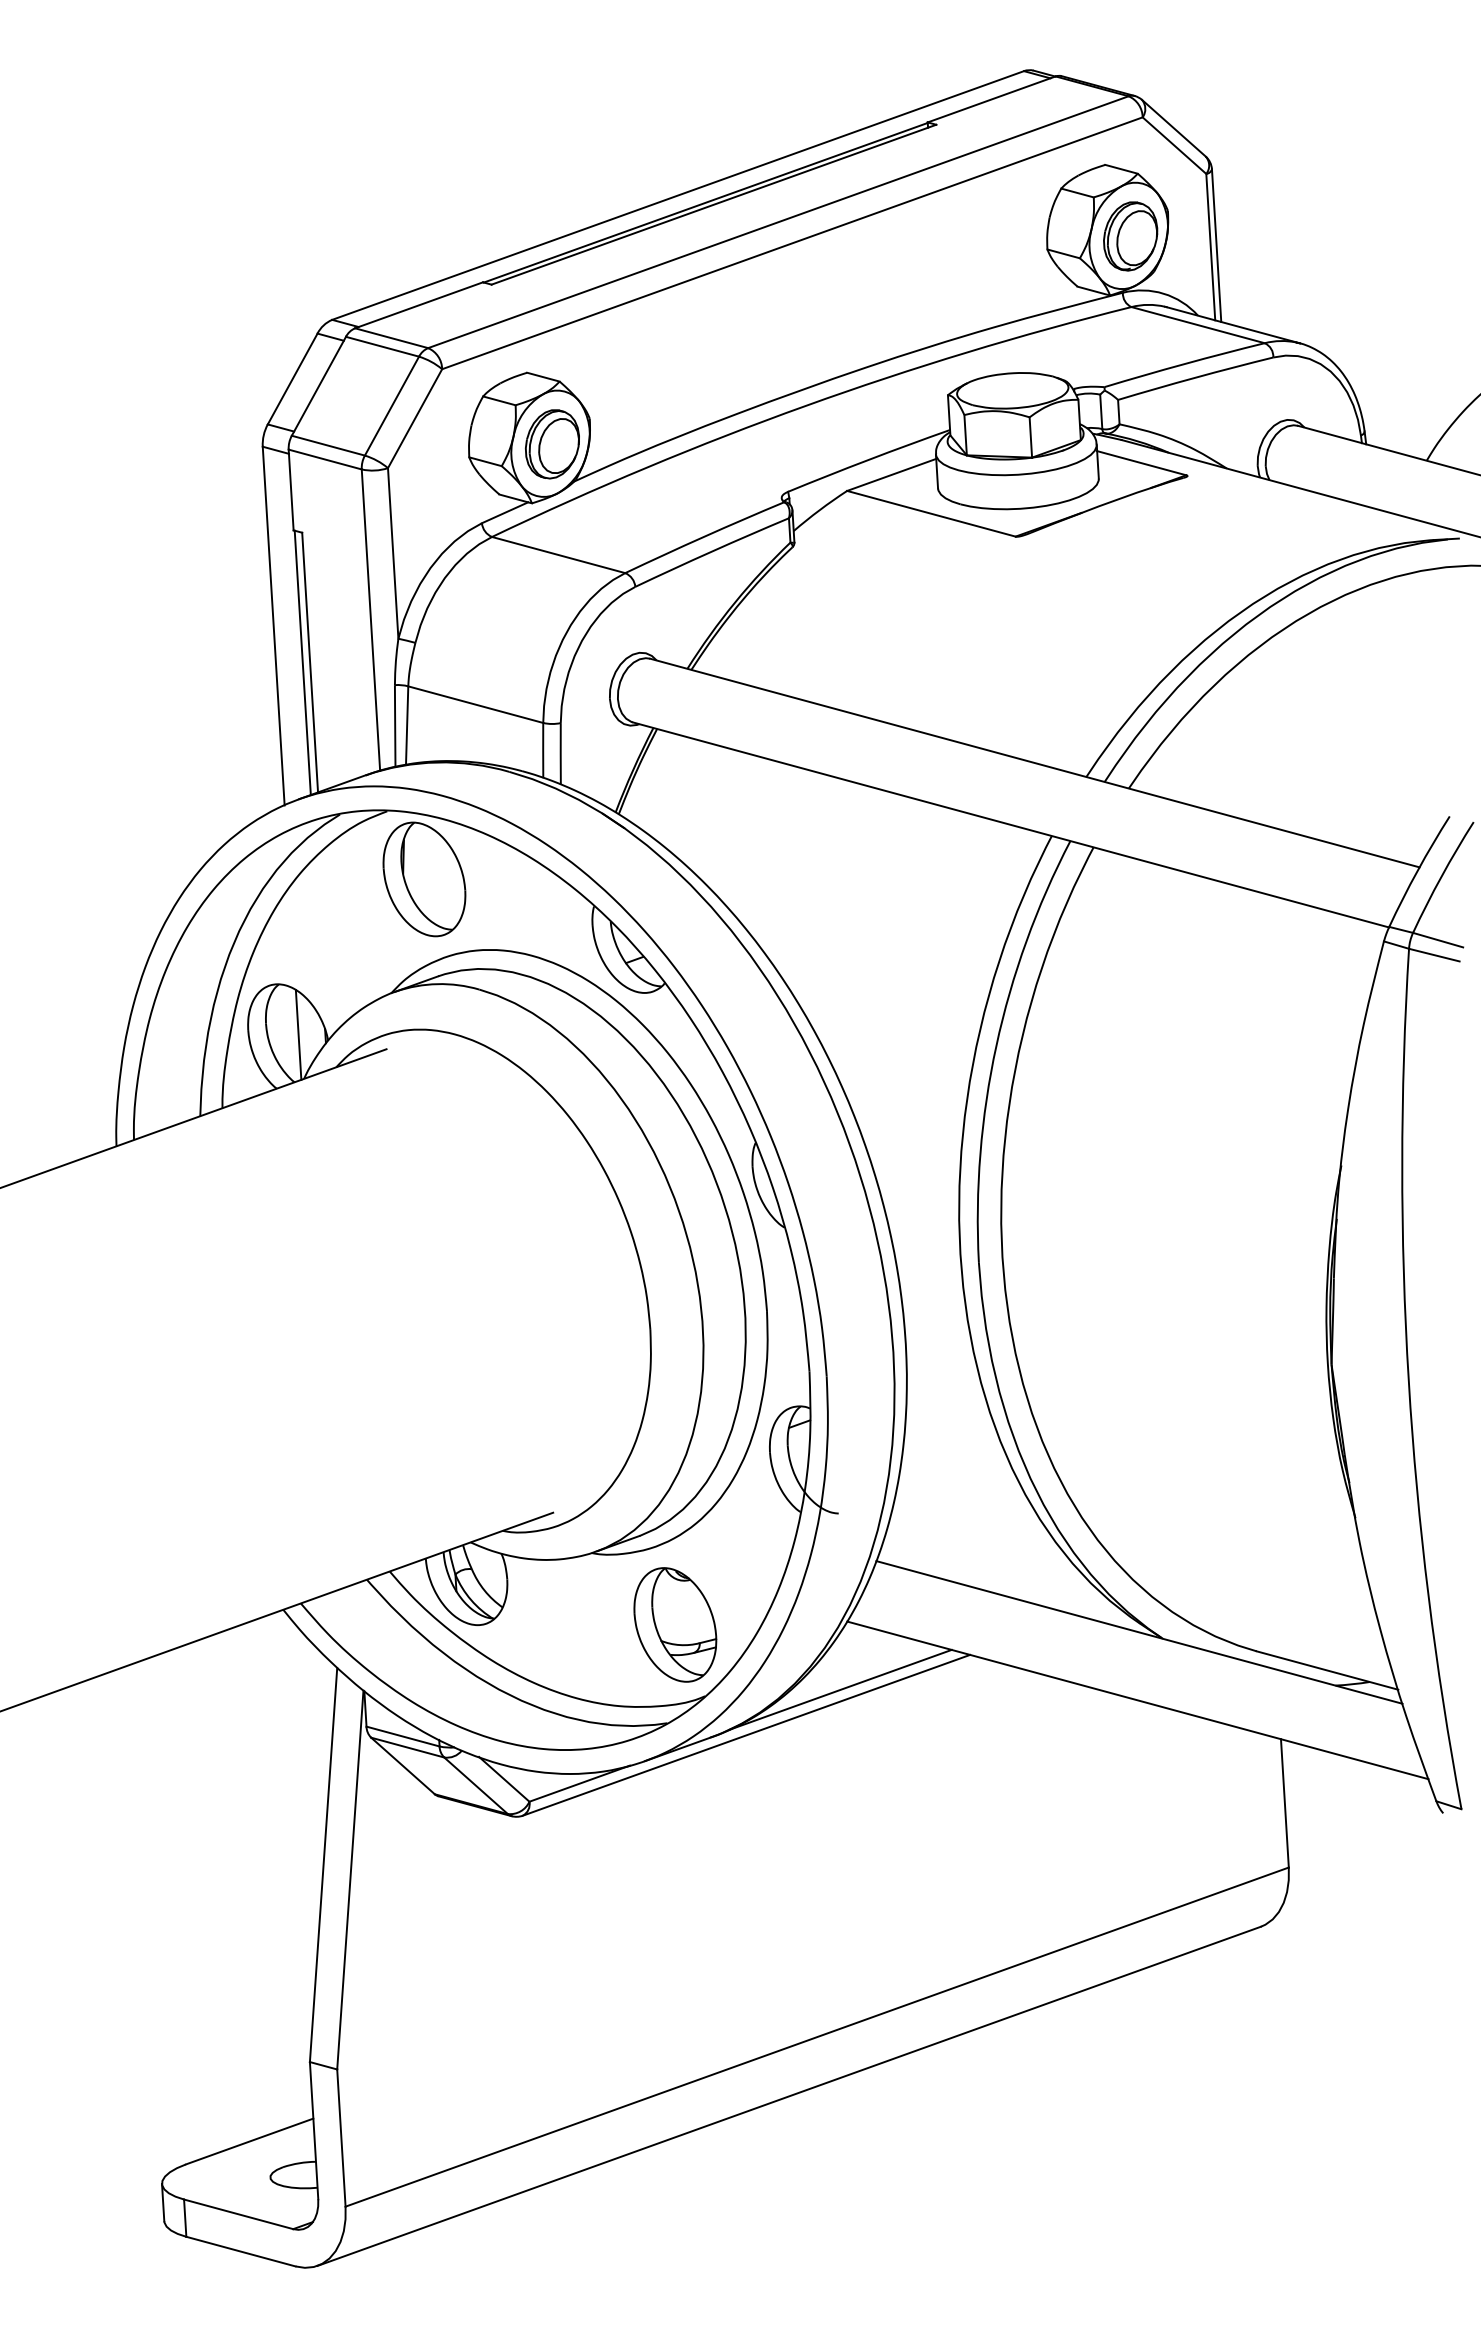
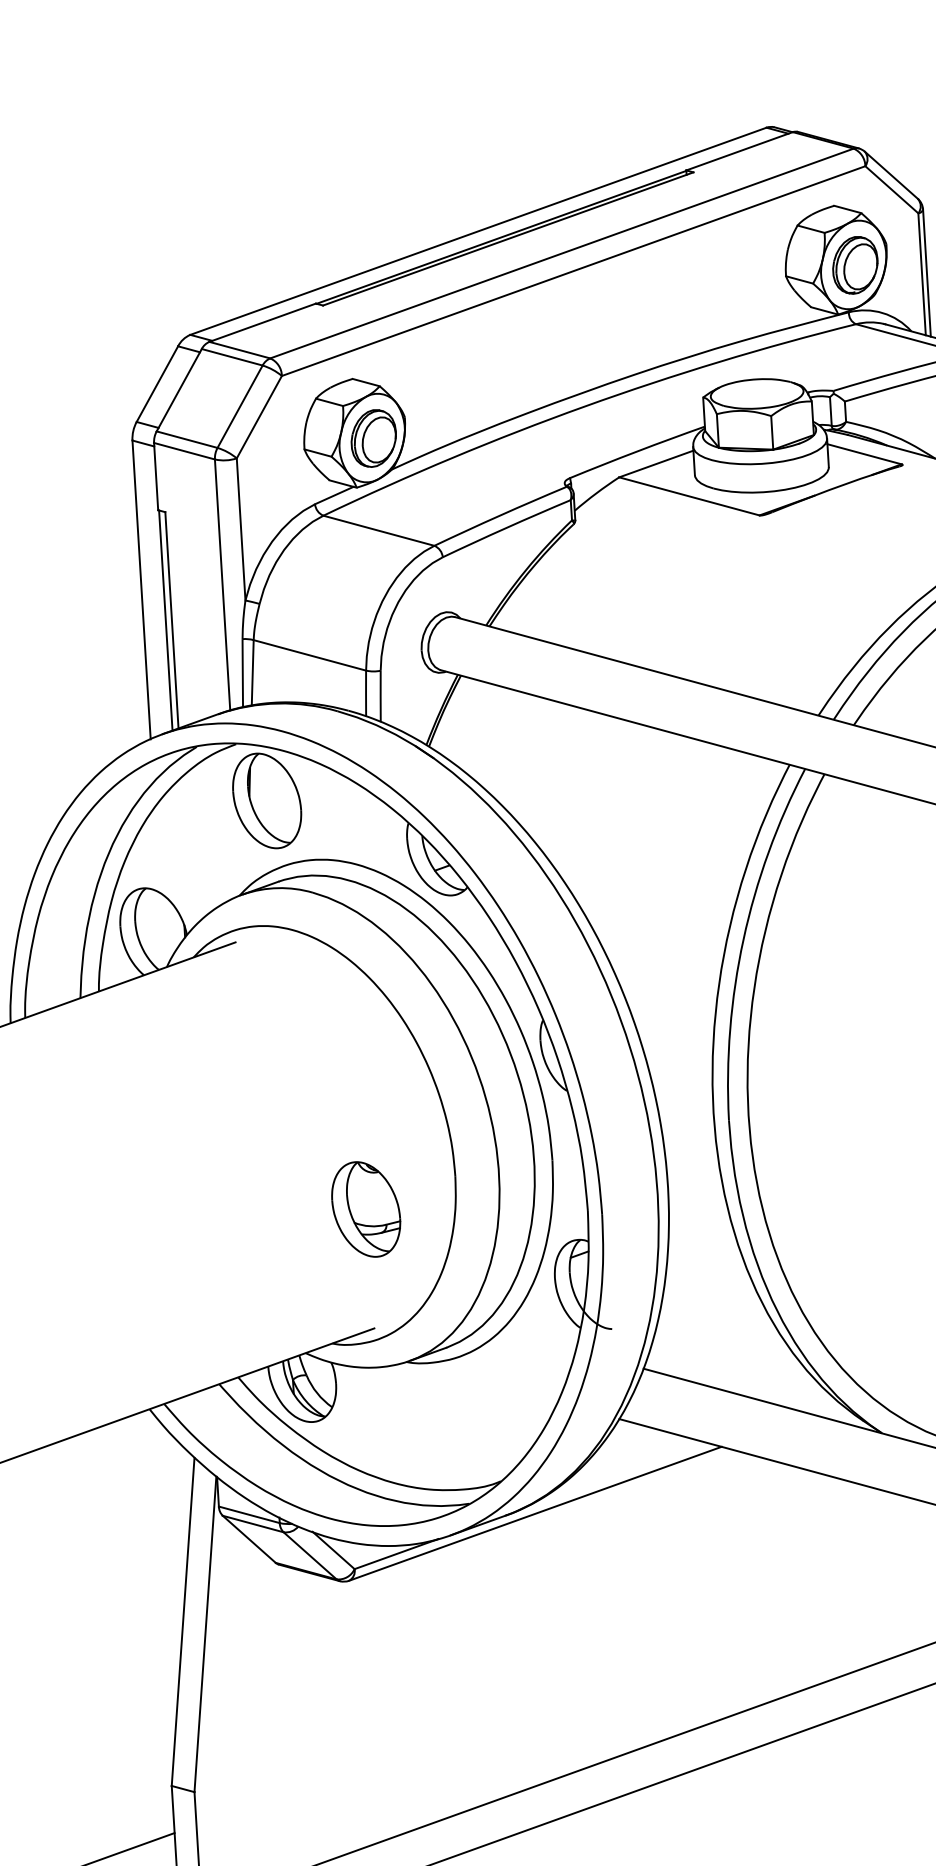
line: (298, 1034) -> (162, 930), removed
part: (675, 1624) -> (366, 1209), moved
line: (840, 1689) -> (613, 1475), removed

